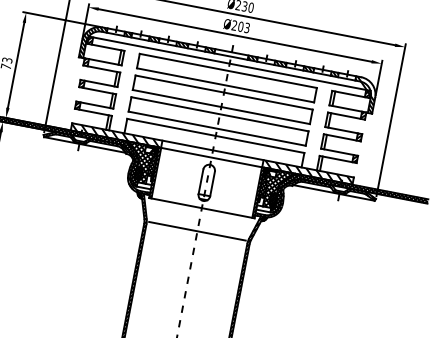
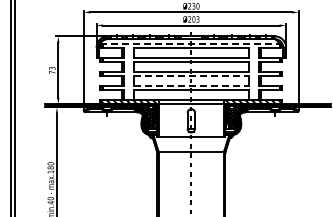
line: (230, 63) -> (191, 43), solid -> dashed
line: (220, 114) -> (191, 76), solid -> dashed
line: (217, 128) -> (191, 85), solid -> dashed

